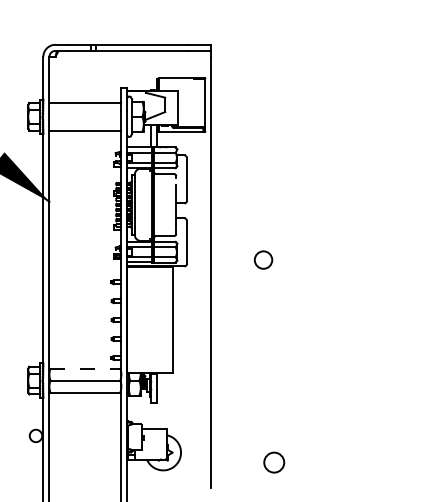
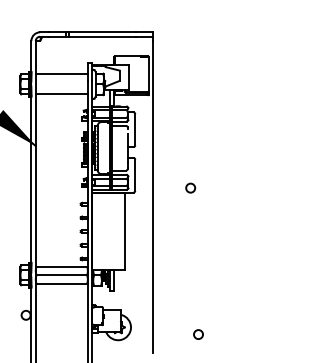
circle: (263, 260) -> (190, 188), size x0.71
line: (85, 368) -> (61, 266), dashed -> solid
circle: (274, 462) -> (198, 334), size x0.62

